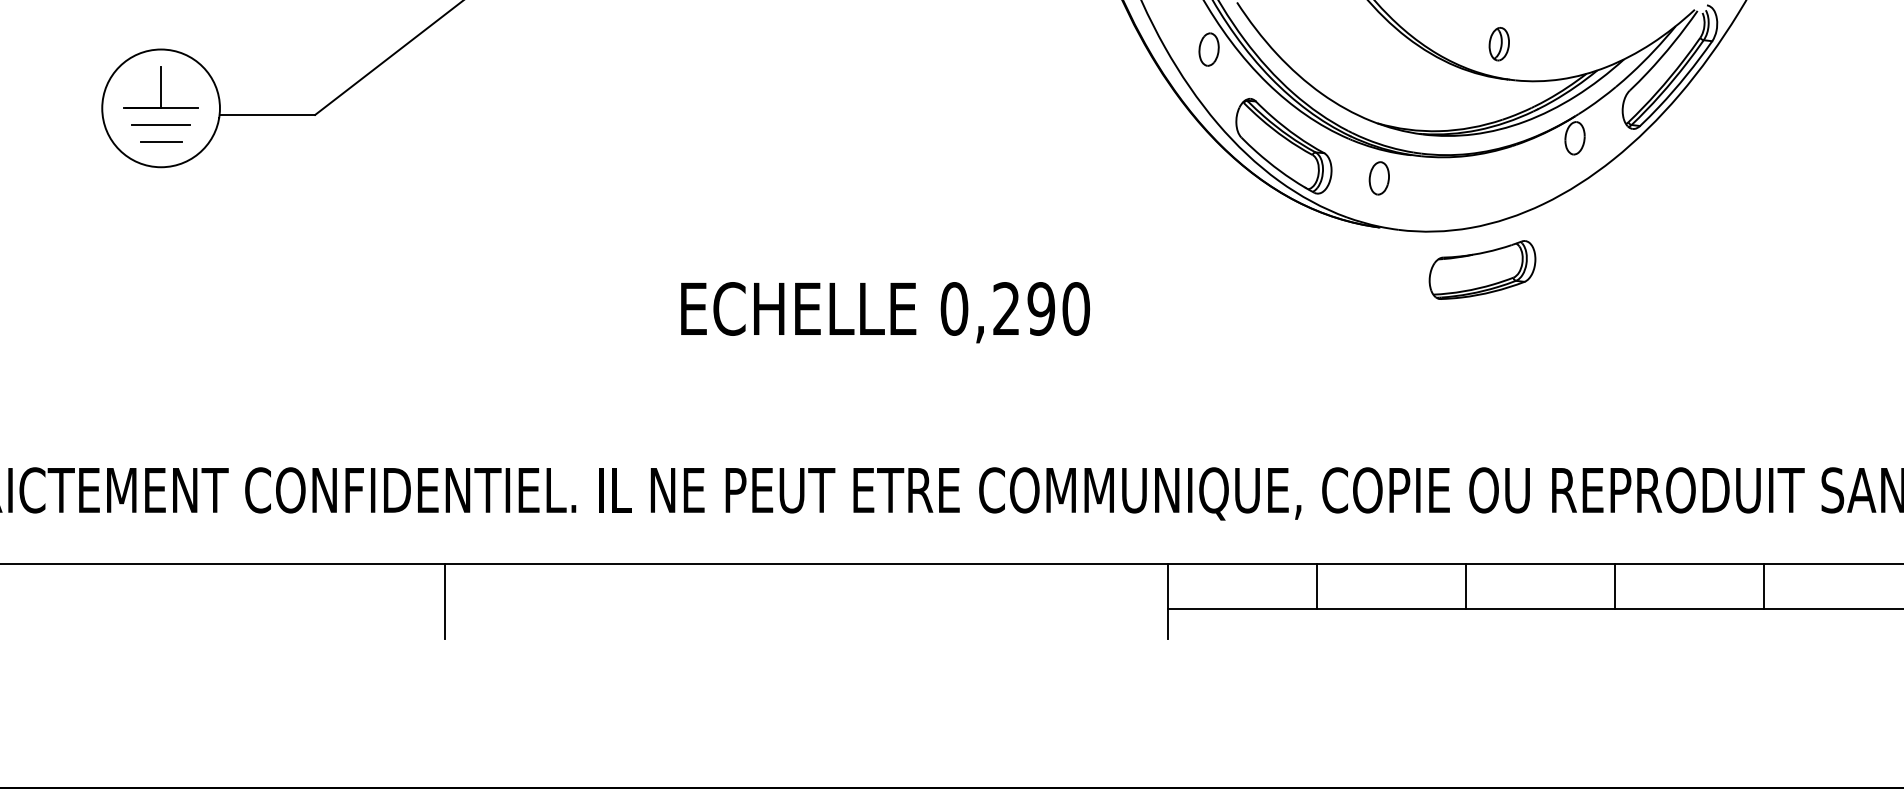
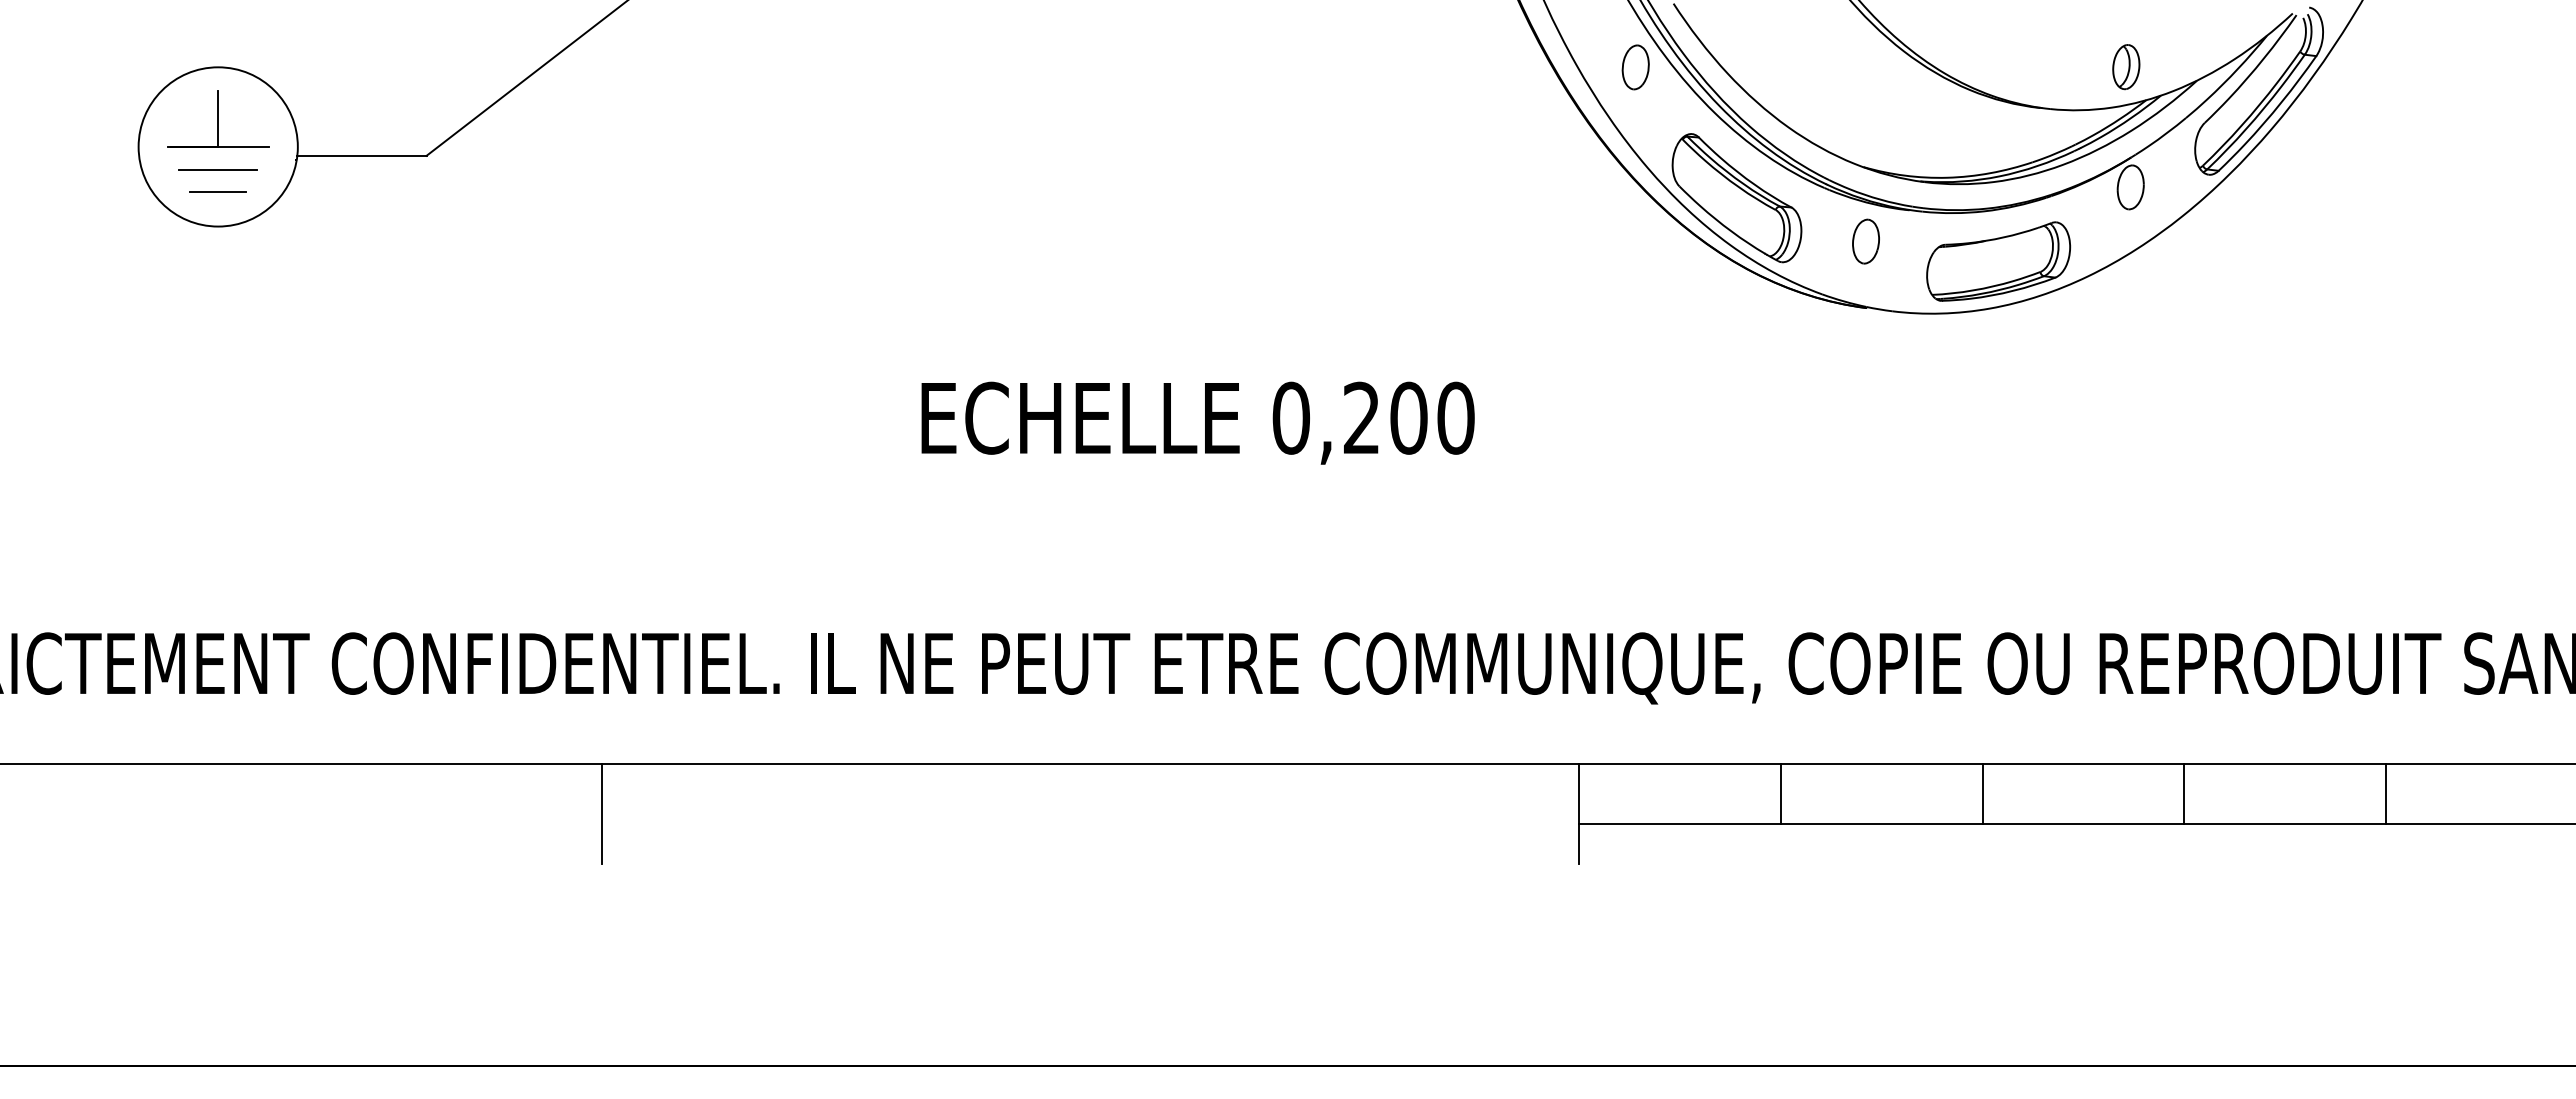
part: (1499, 44) -> (2126, 67), moved
part: (1482, 269) -> (1998, 261), moved
text: (1041, 308) -> (1408, 417), 0,290 -> 0,200

